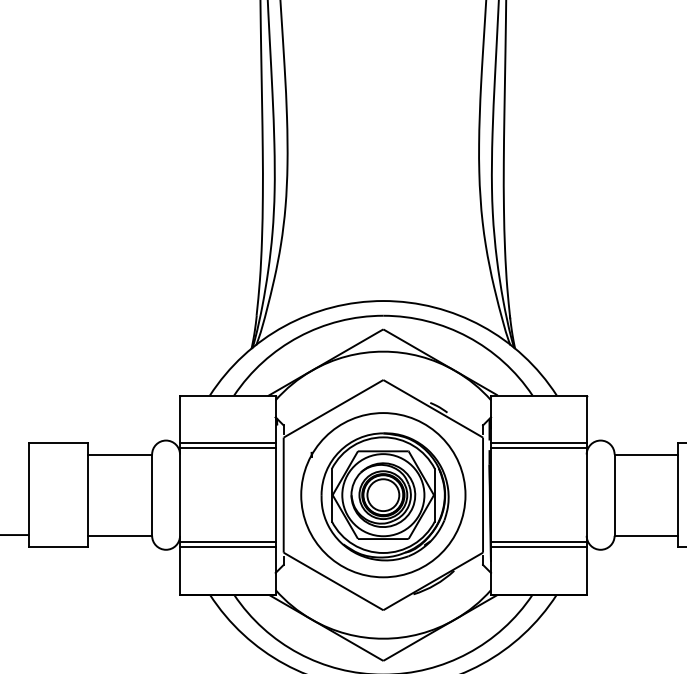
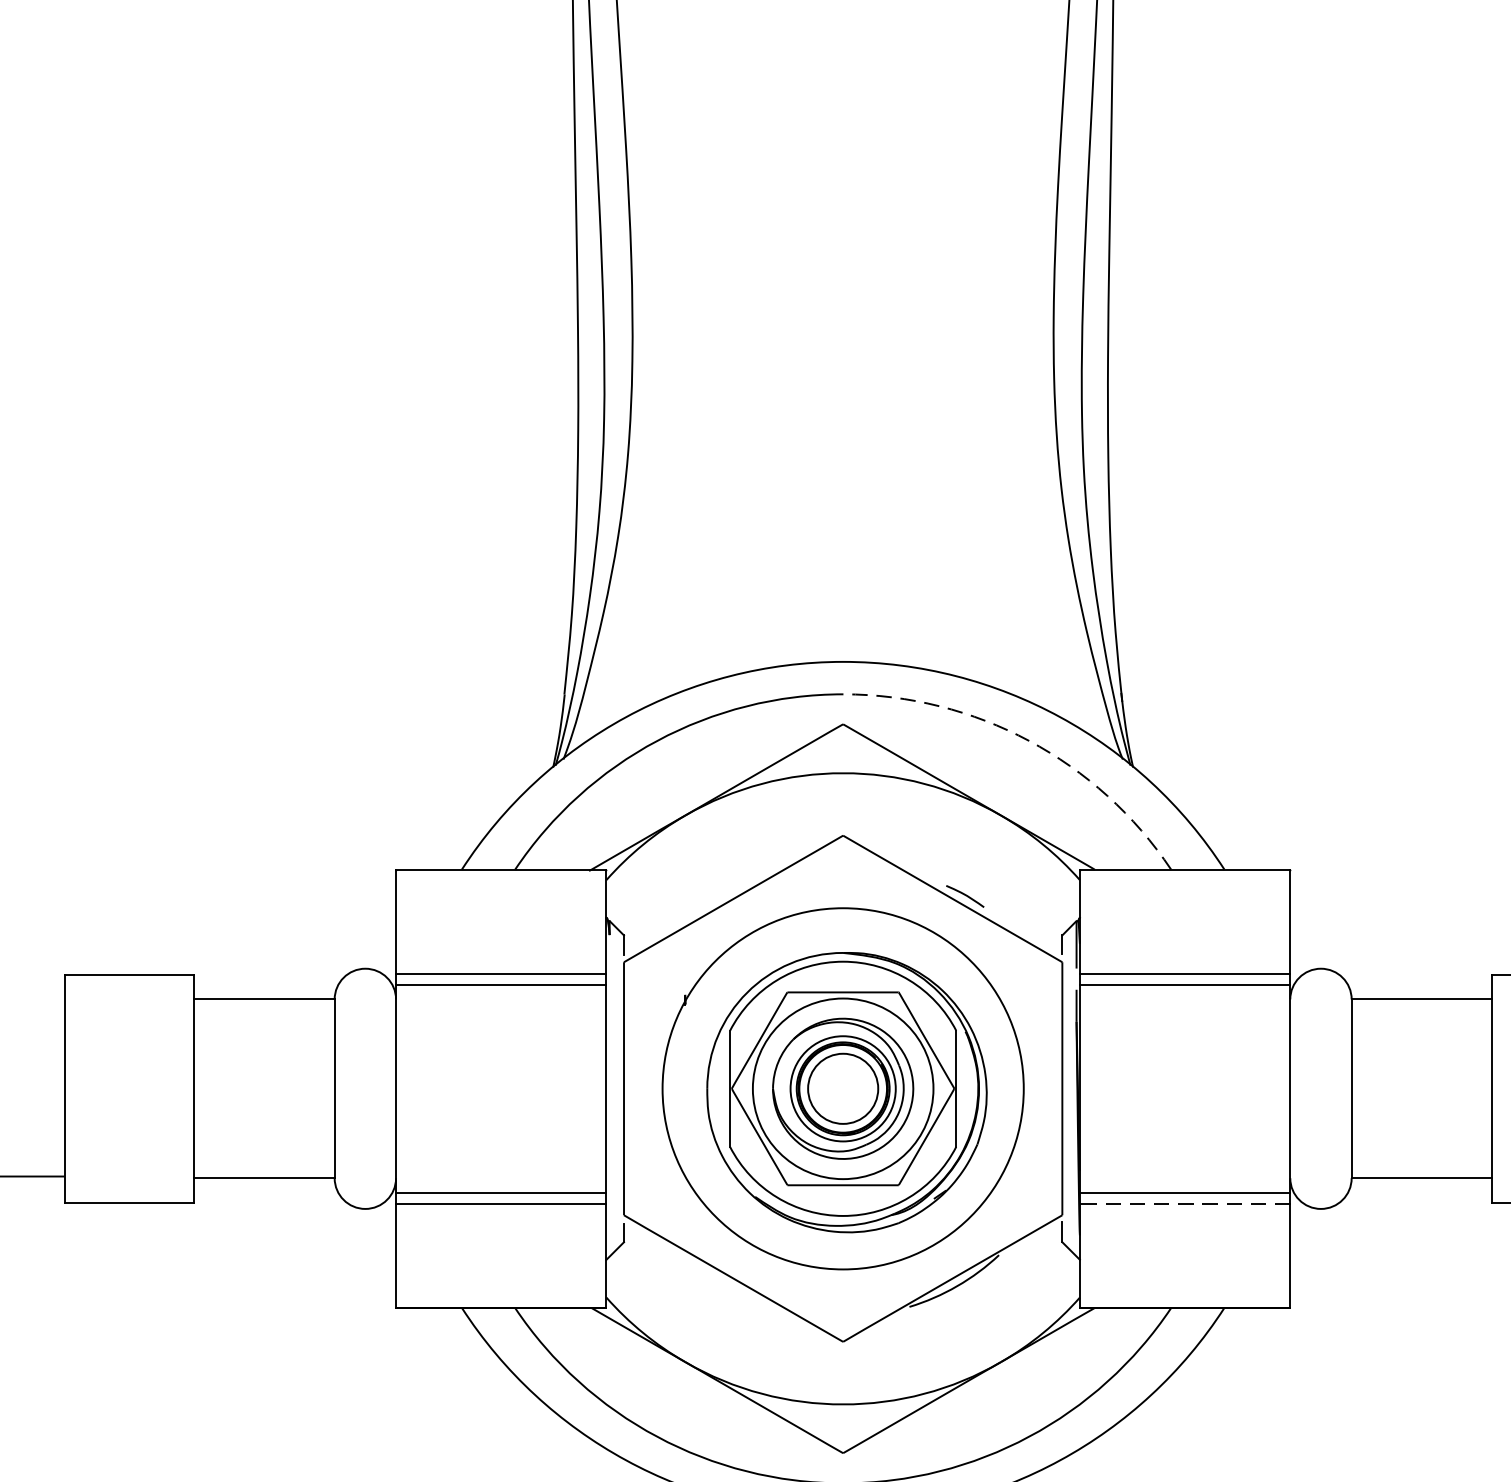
arc: (467, 336) -> (1028, 739), solid -> dashed
line: (538, 547) -> (1184, 1203), solid -> dashed

